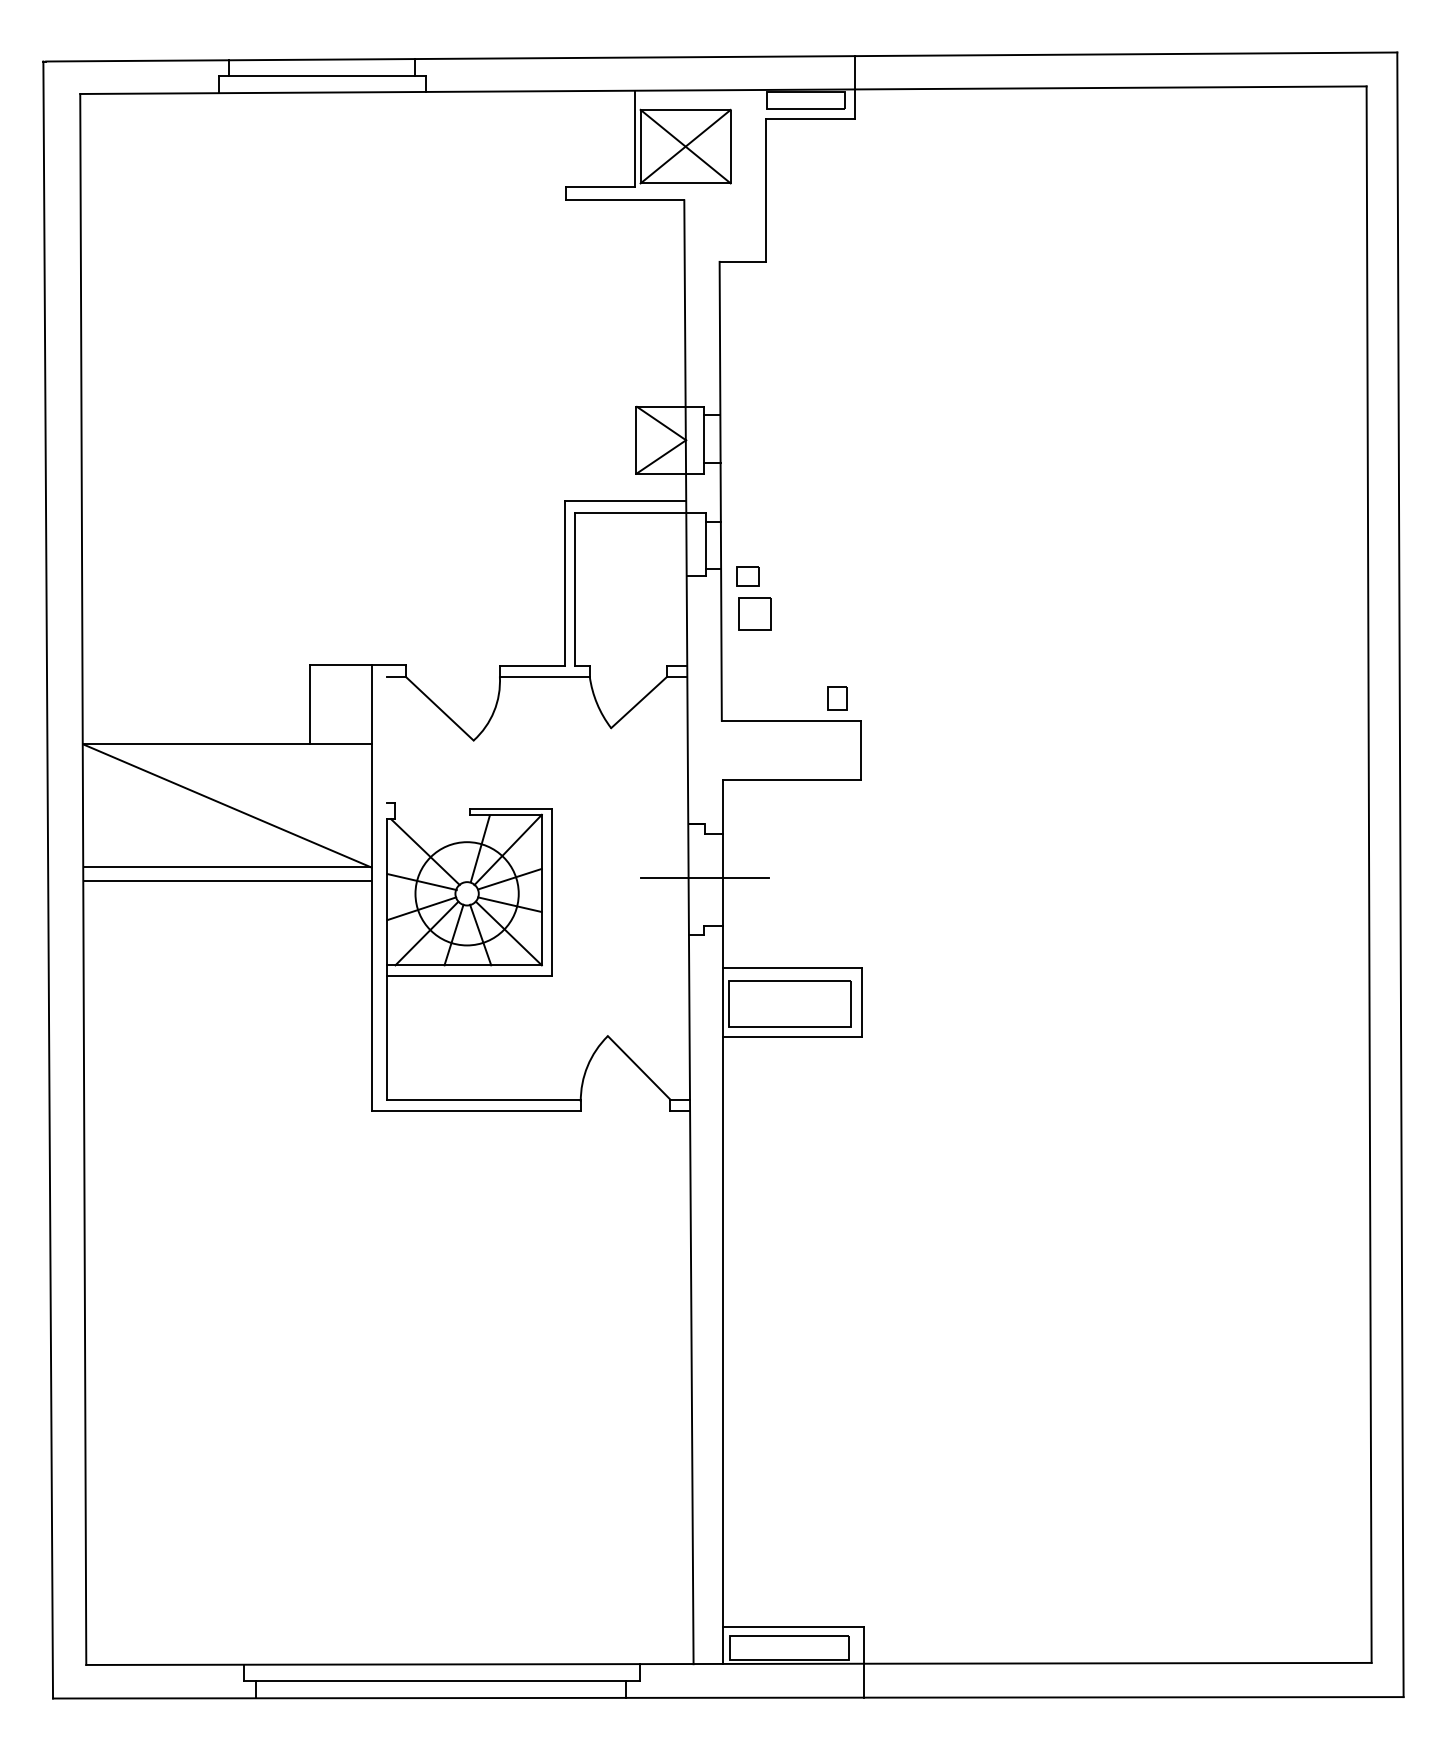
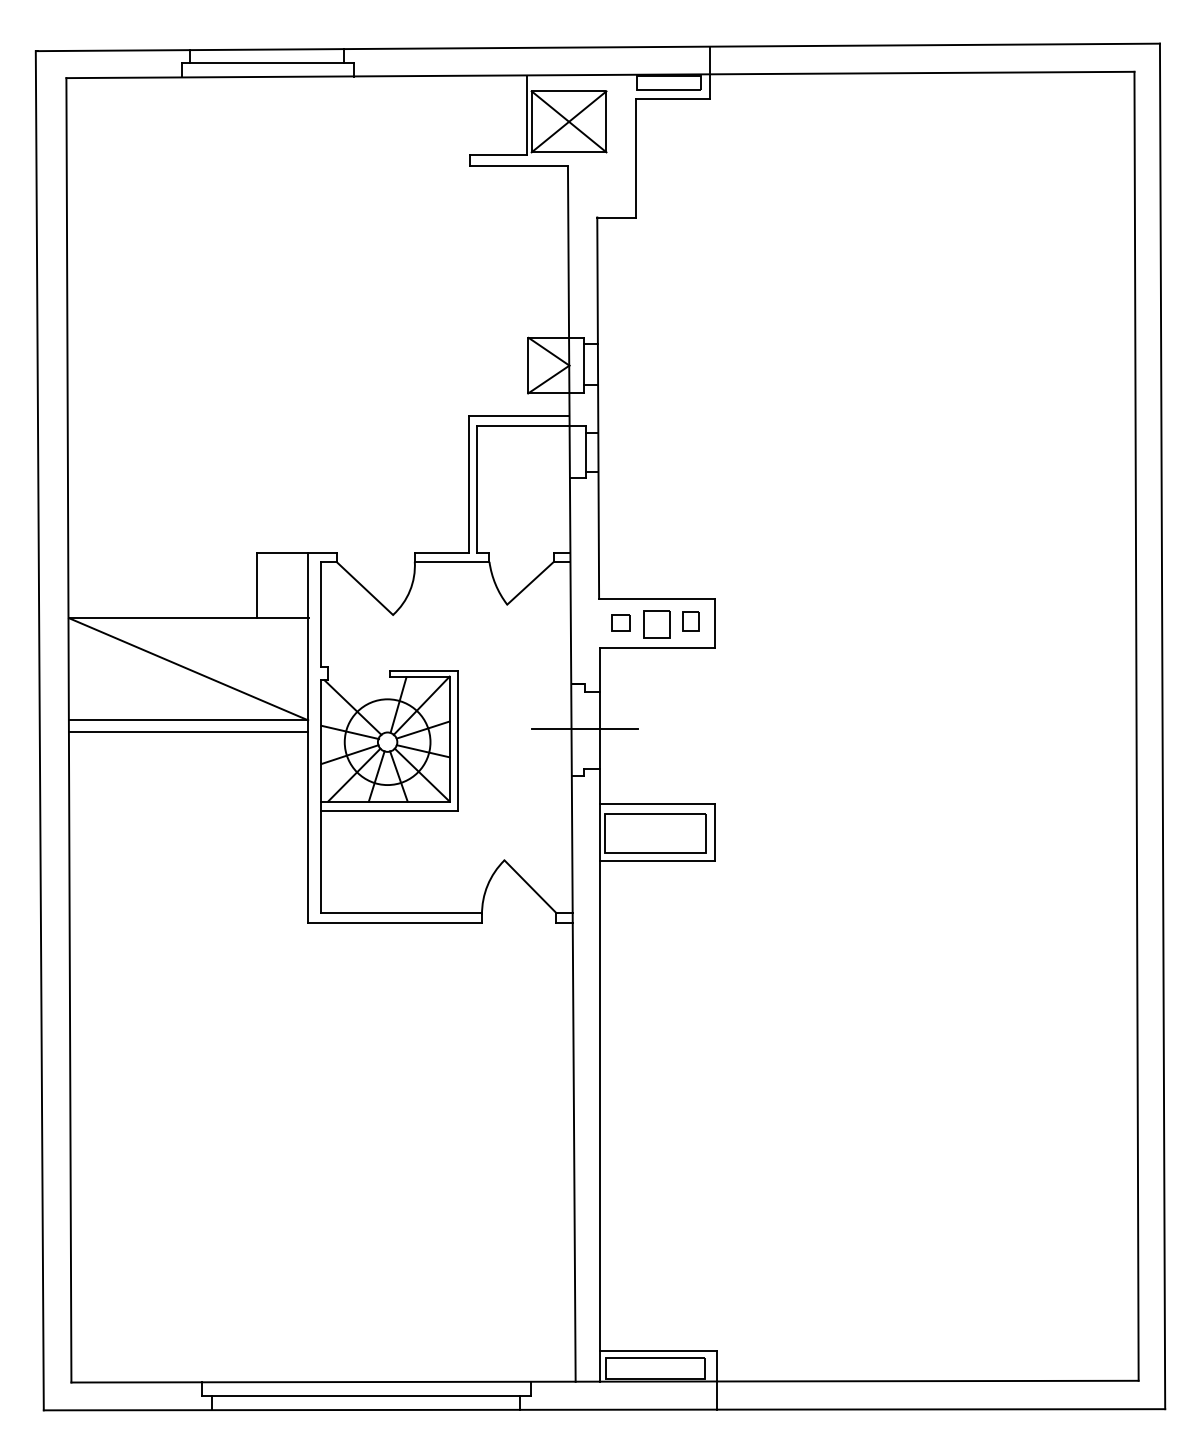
part: (747, 576) -> (620, 623), moved
part: (754, 613) -> (656, 624), moved
part: (837, 698) -> (691, 621), moved
line: (387, 740) -> (321, 614), added

